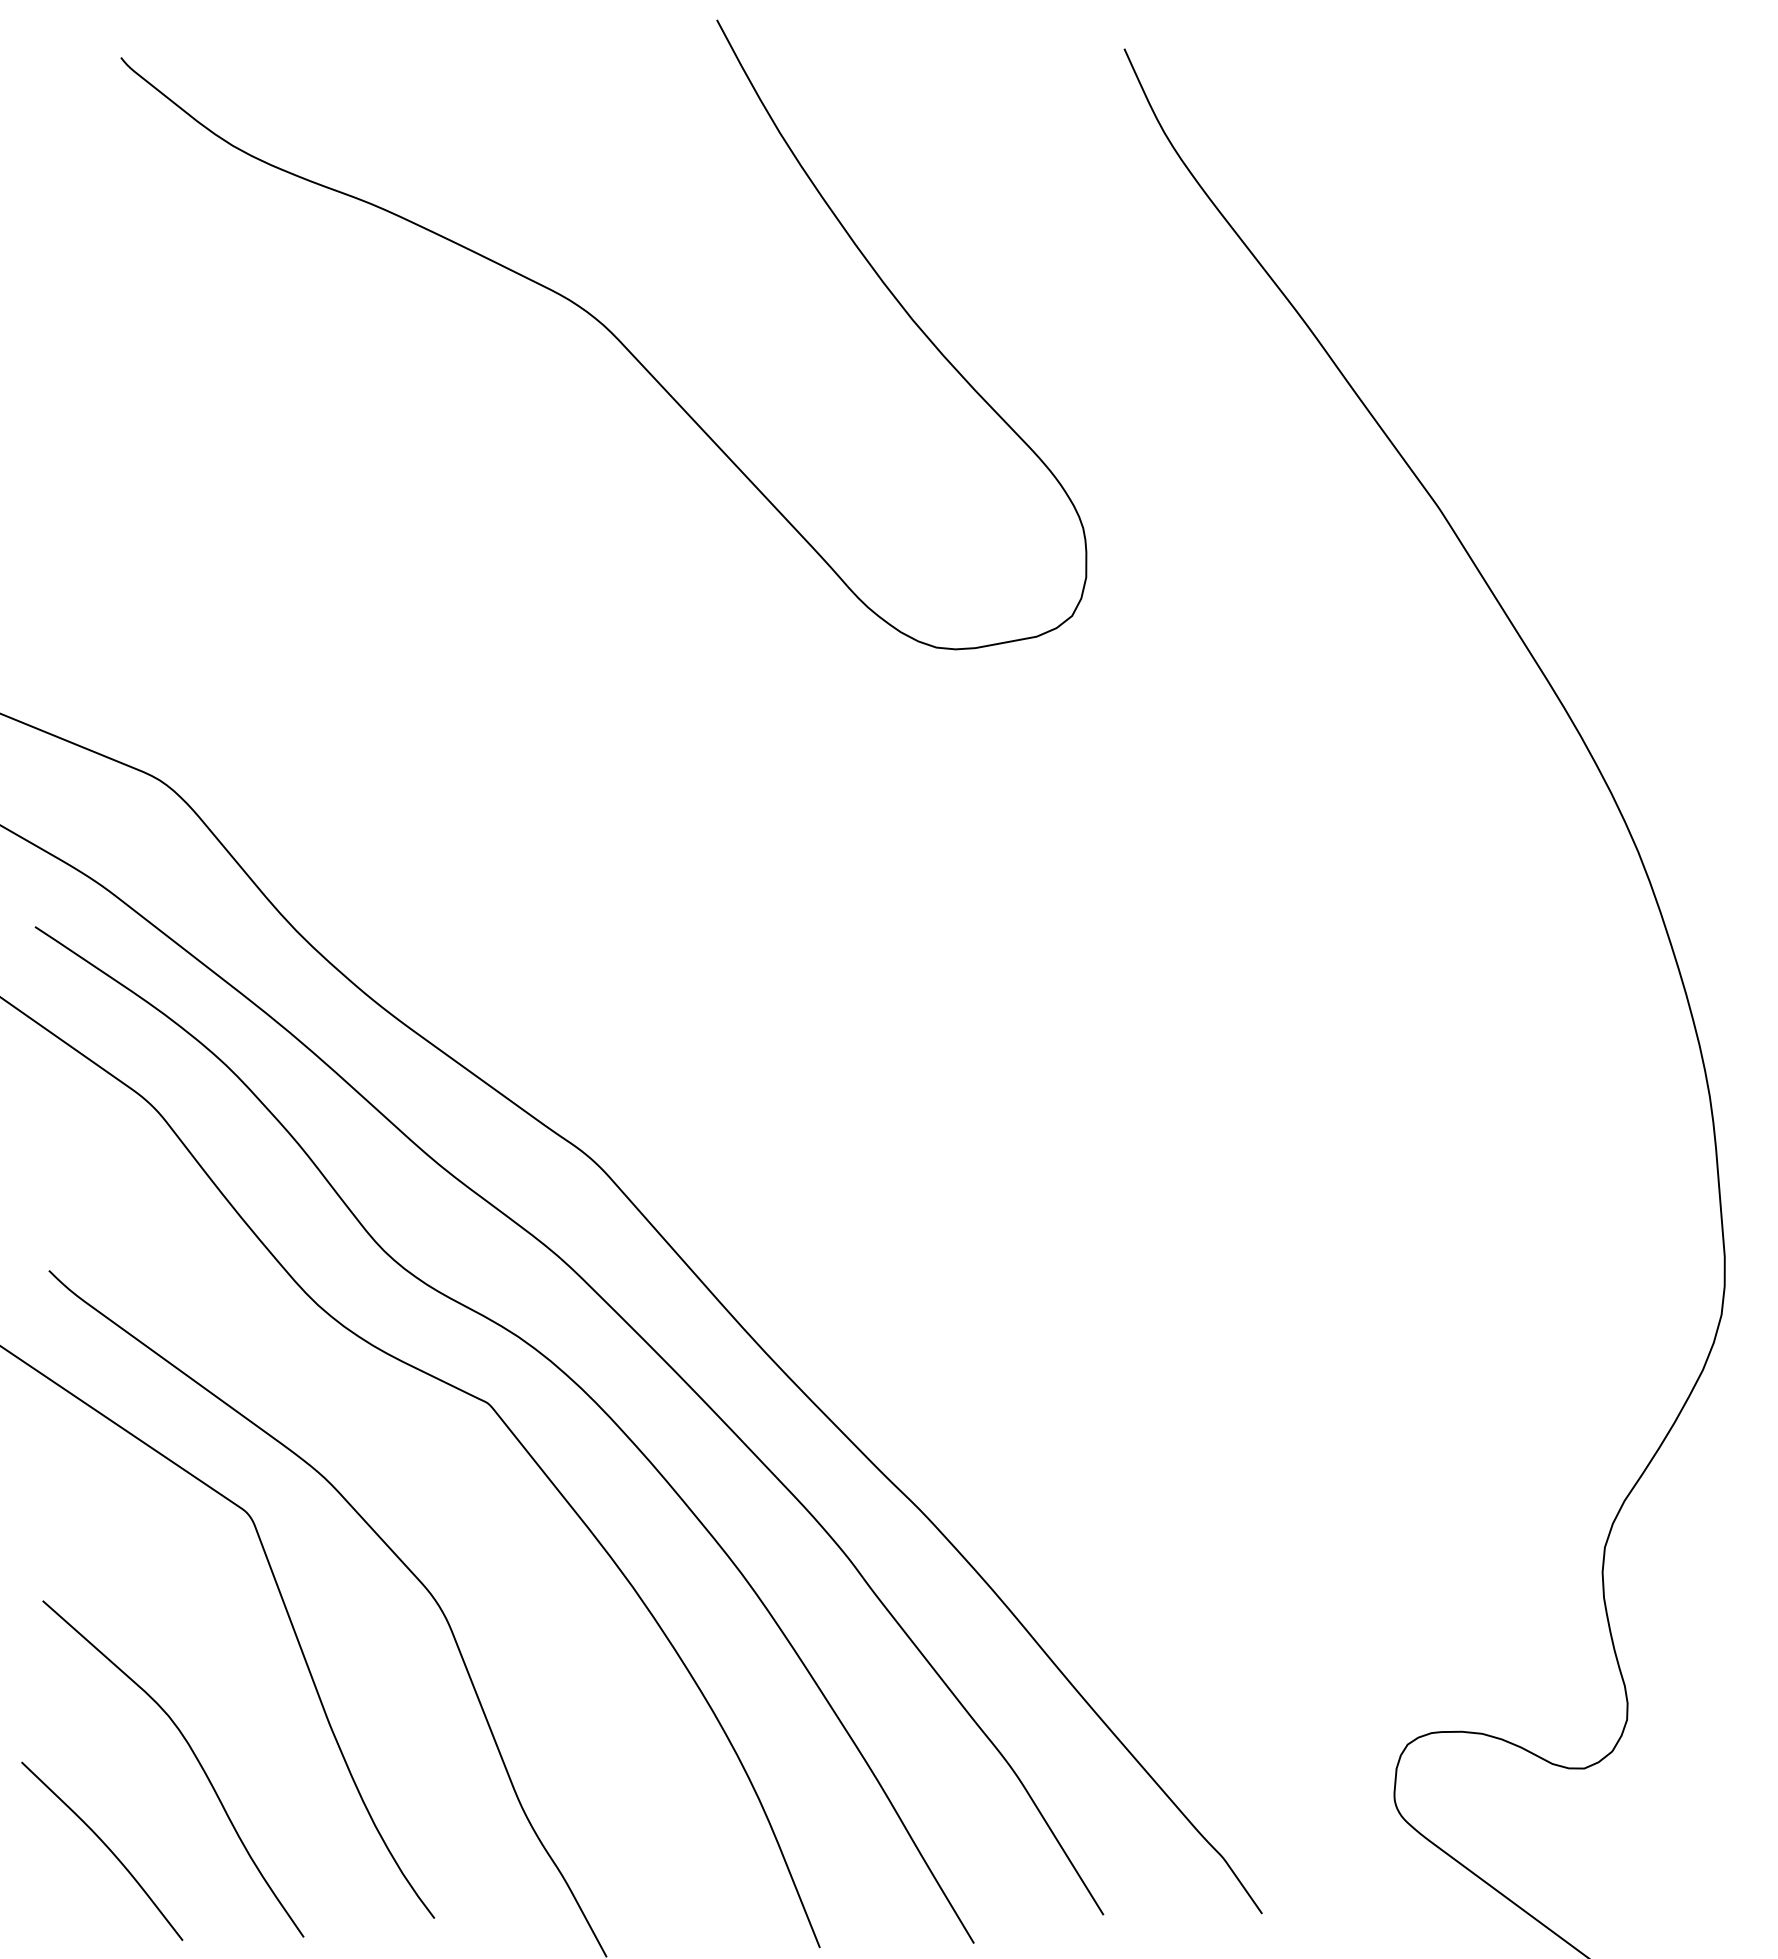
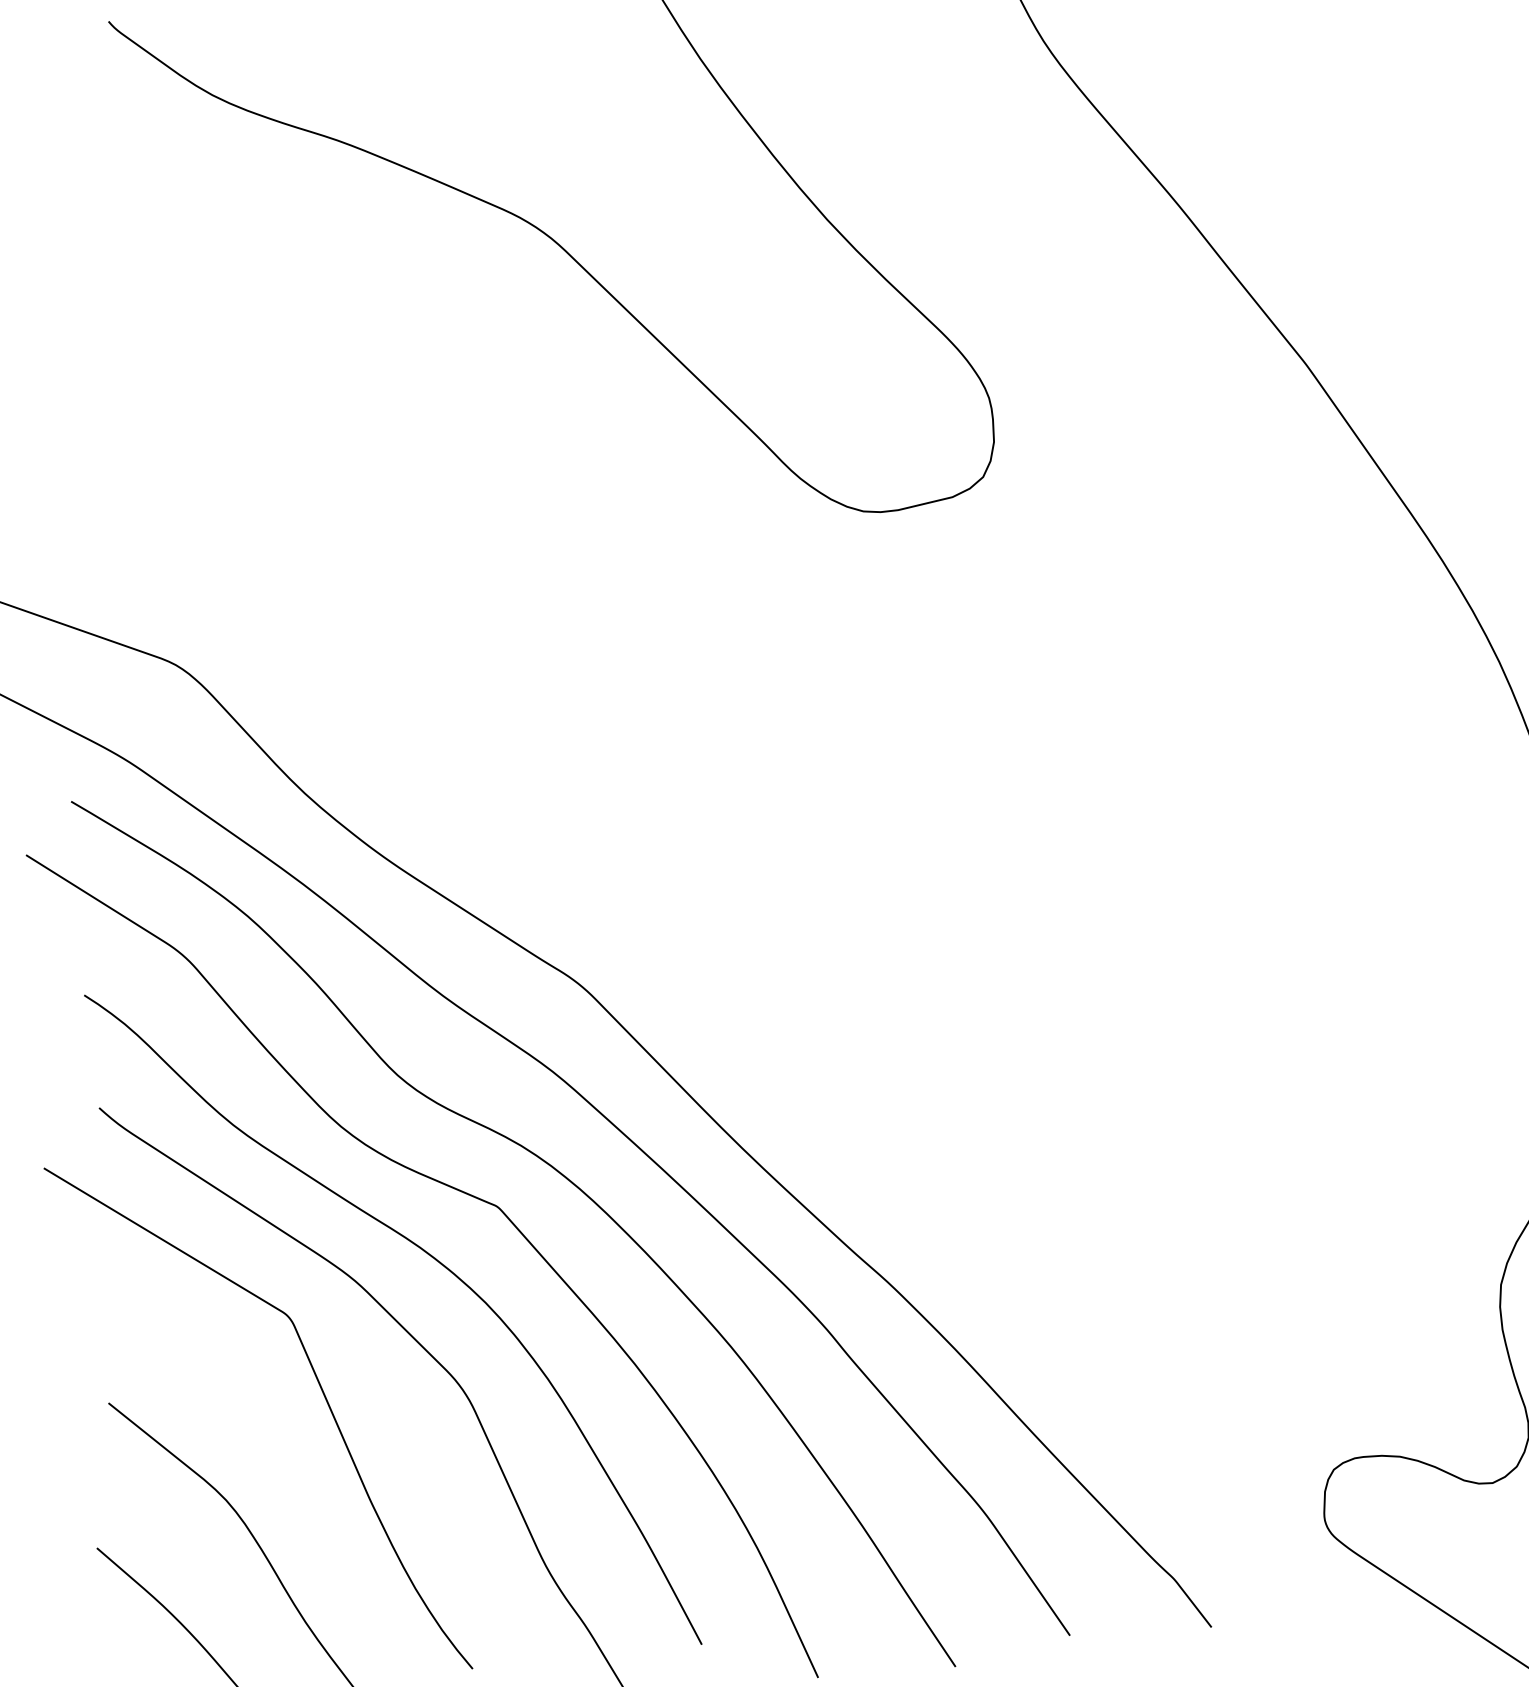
curve: (417, 1461) -> (436, 1261), added

